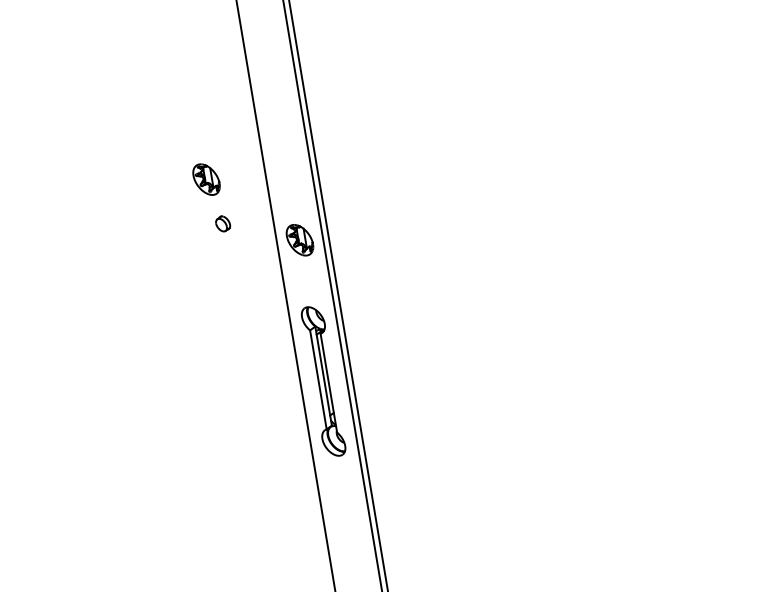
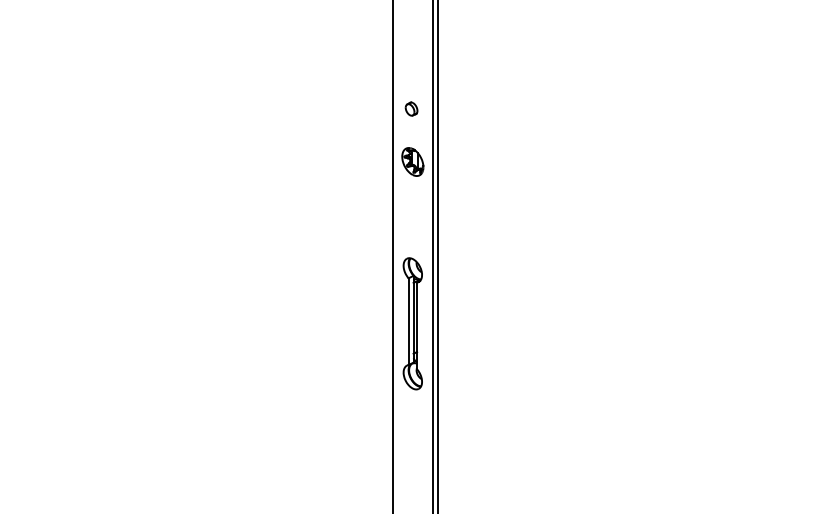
part: (206, 179) -> (341, 96), removed
part: (222, 223) -> (411, 108), moved
part: (323, 381) -> (412, 323), moved

